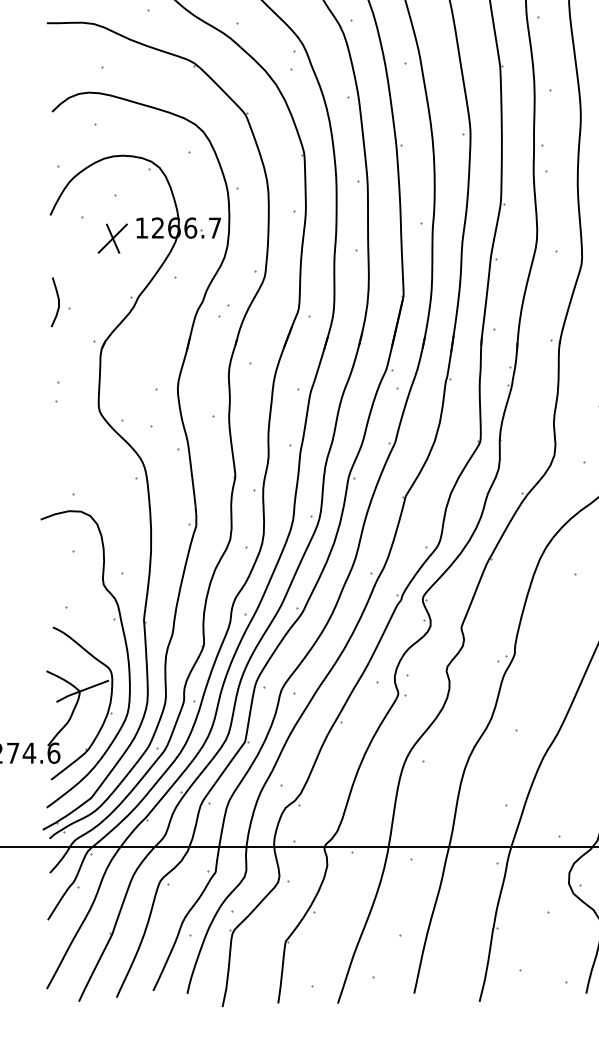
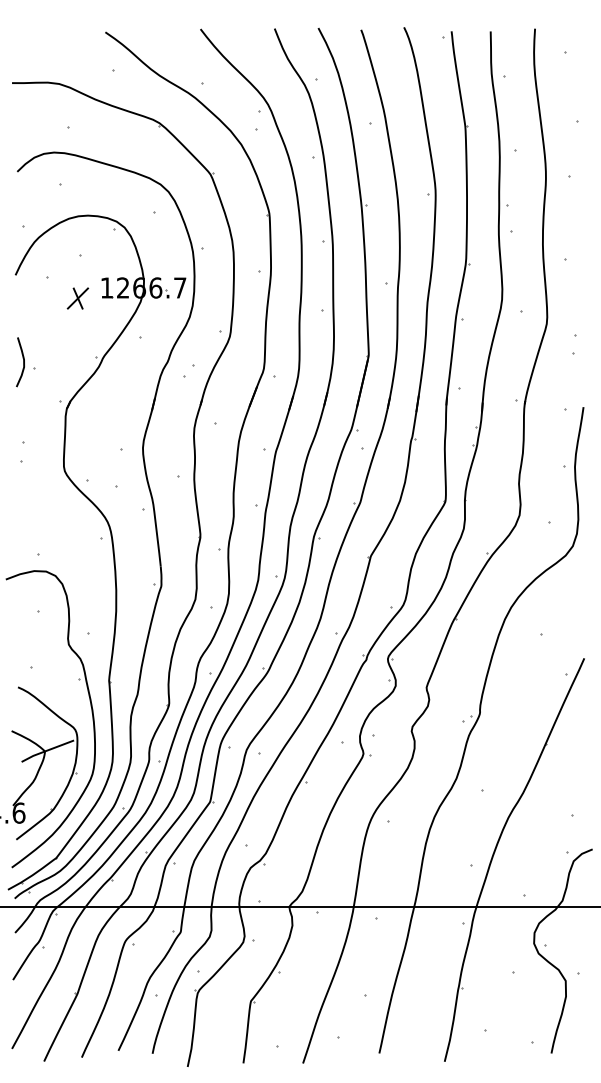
part: (112, 238) -> (77, 298), size x0.71

